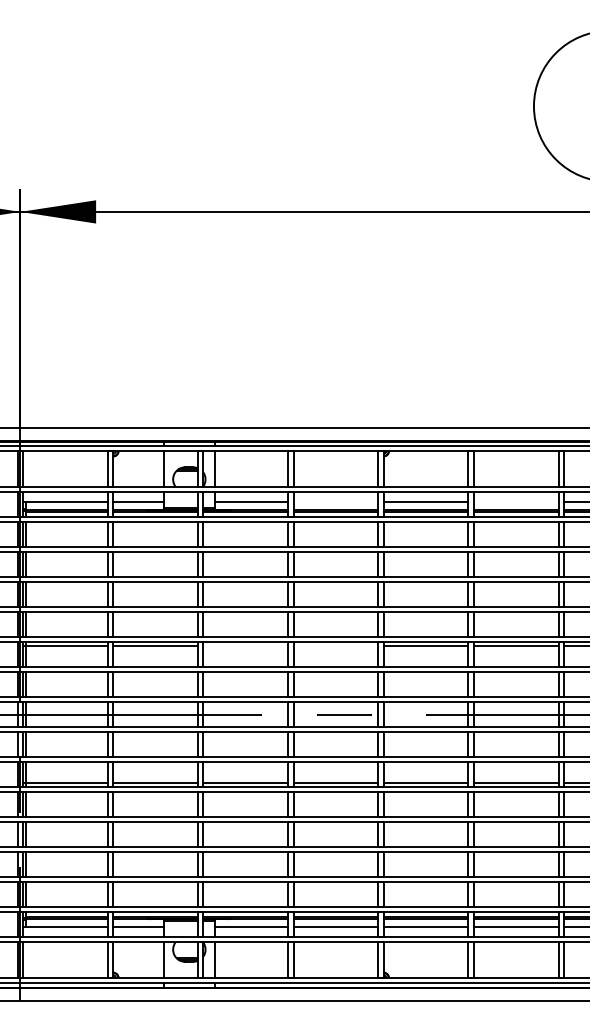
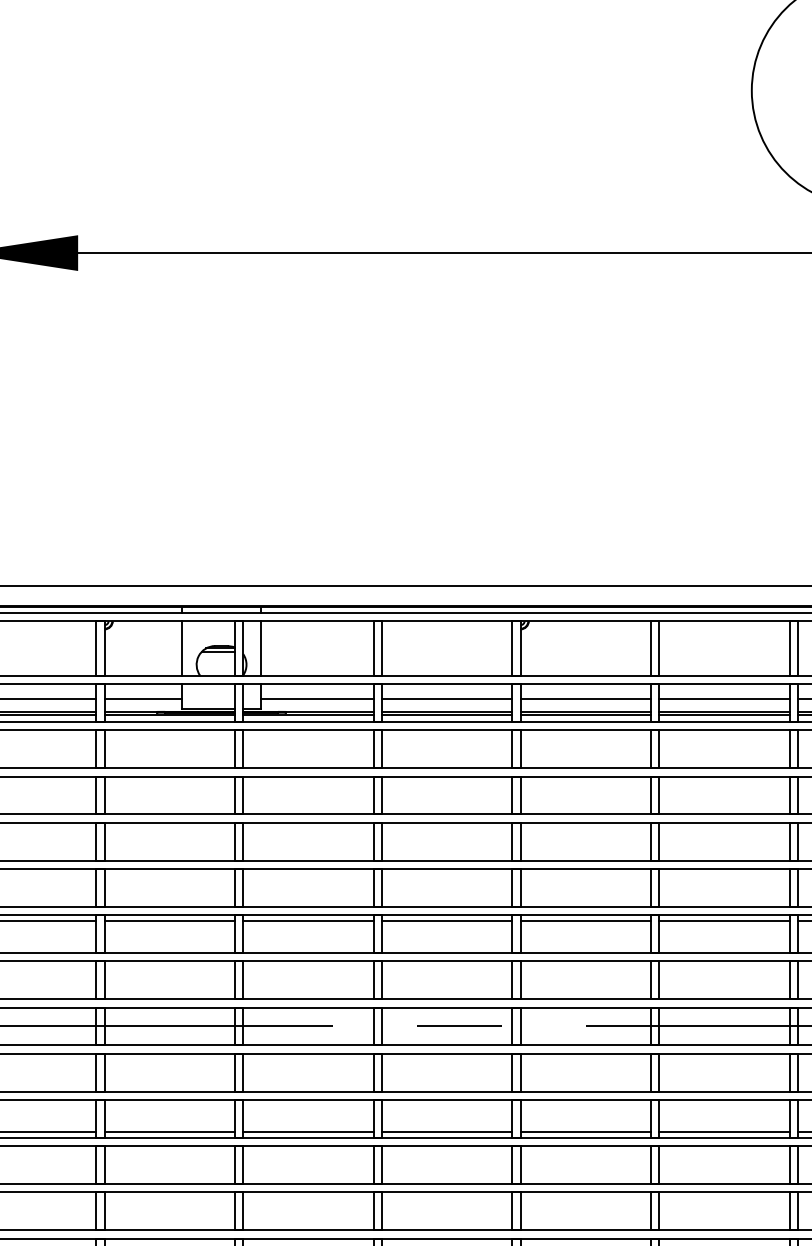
line: (335, 501) -> (446, 698), added
line: (515, 501) -> (723, 698), added
line: (245, 645) -> (307, 920), added
line: (335, 645) -> (446, 920), added

